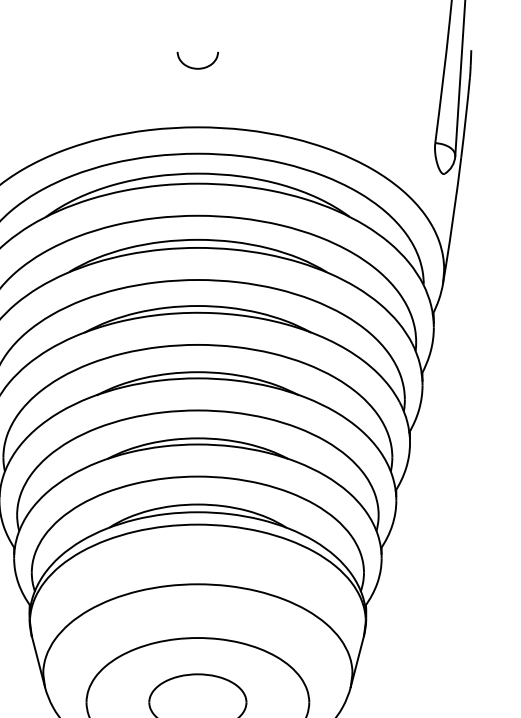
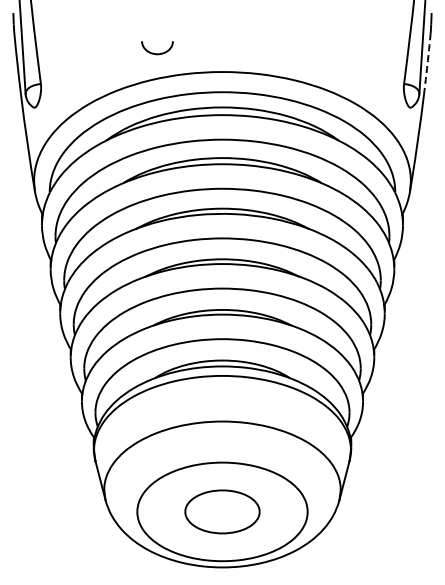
curve: (197, 67) -> (157, 53), moved
arc: (465, 117) -> (427, 64), solid -> dashed

